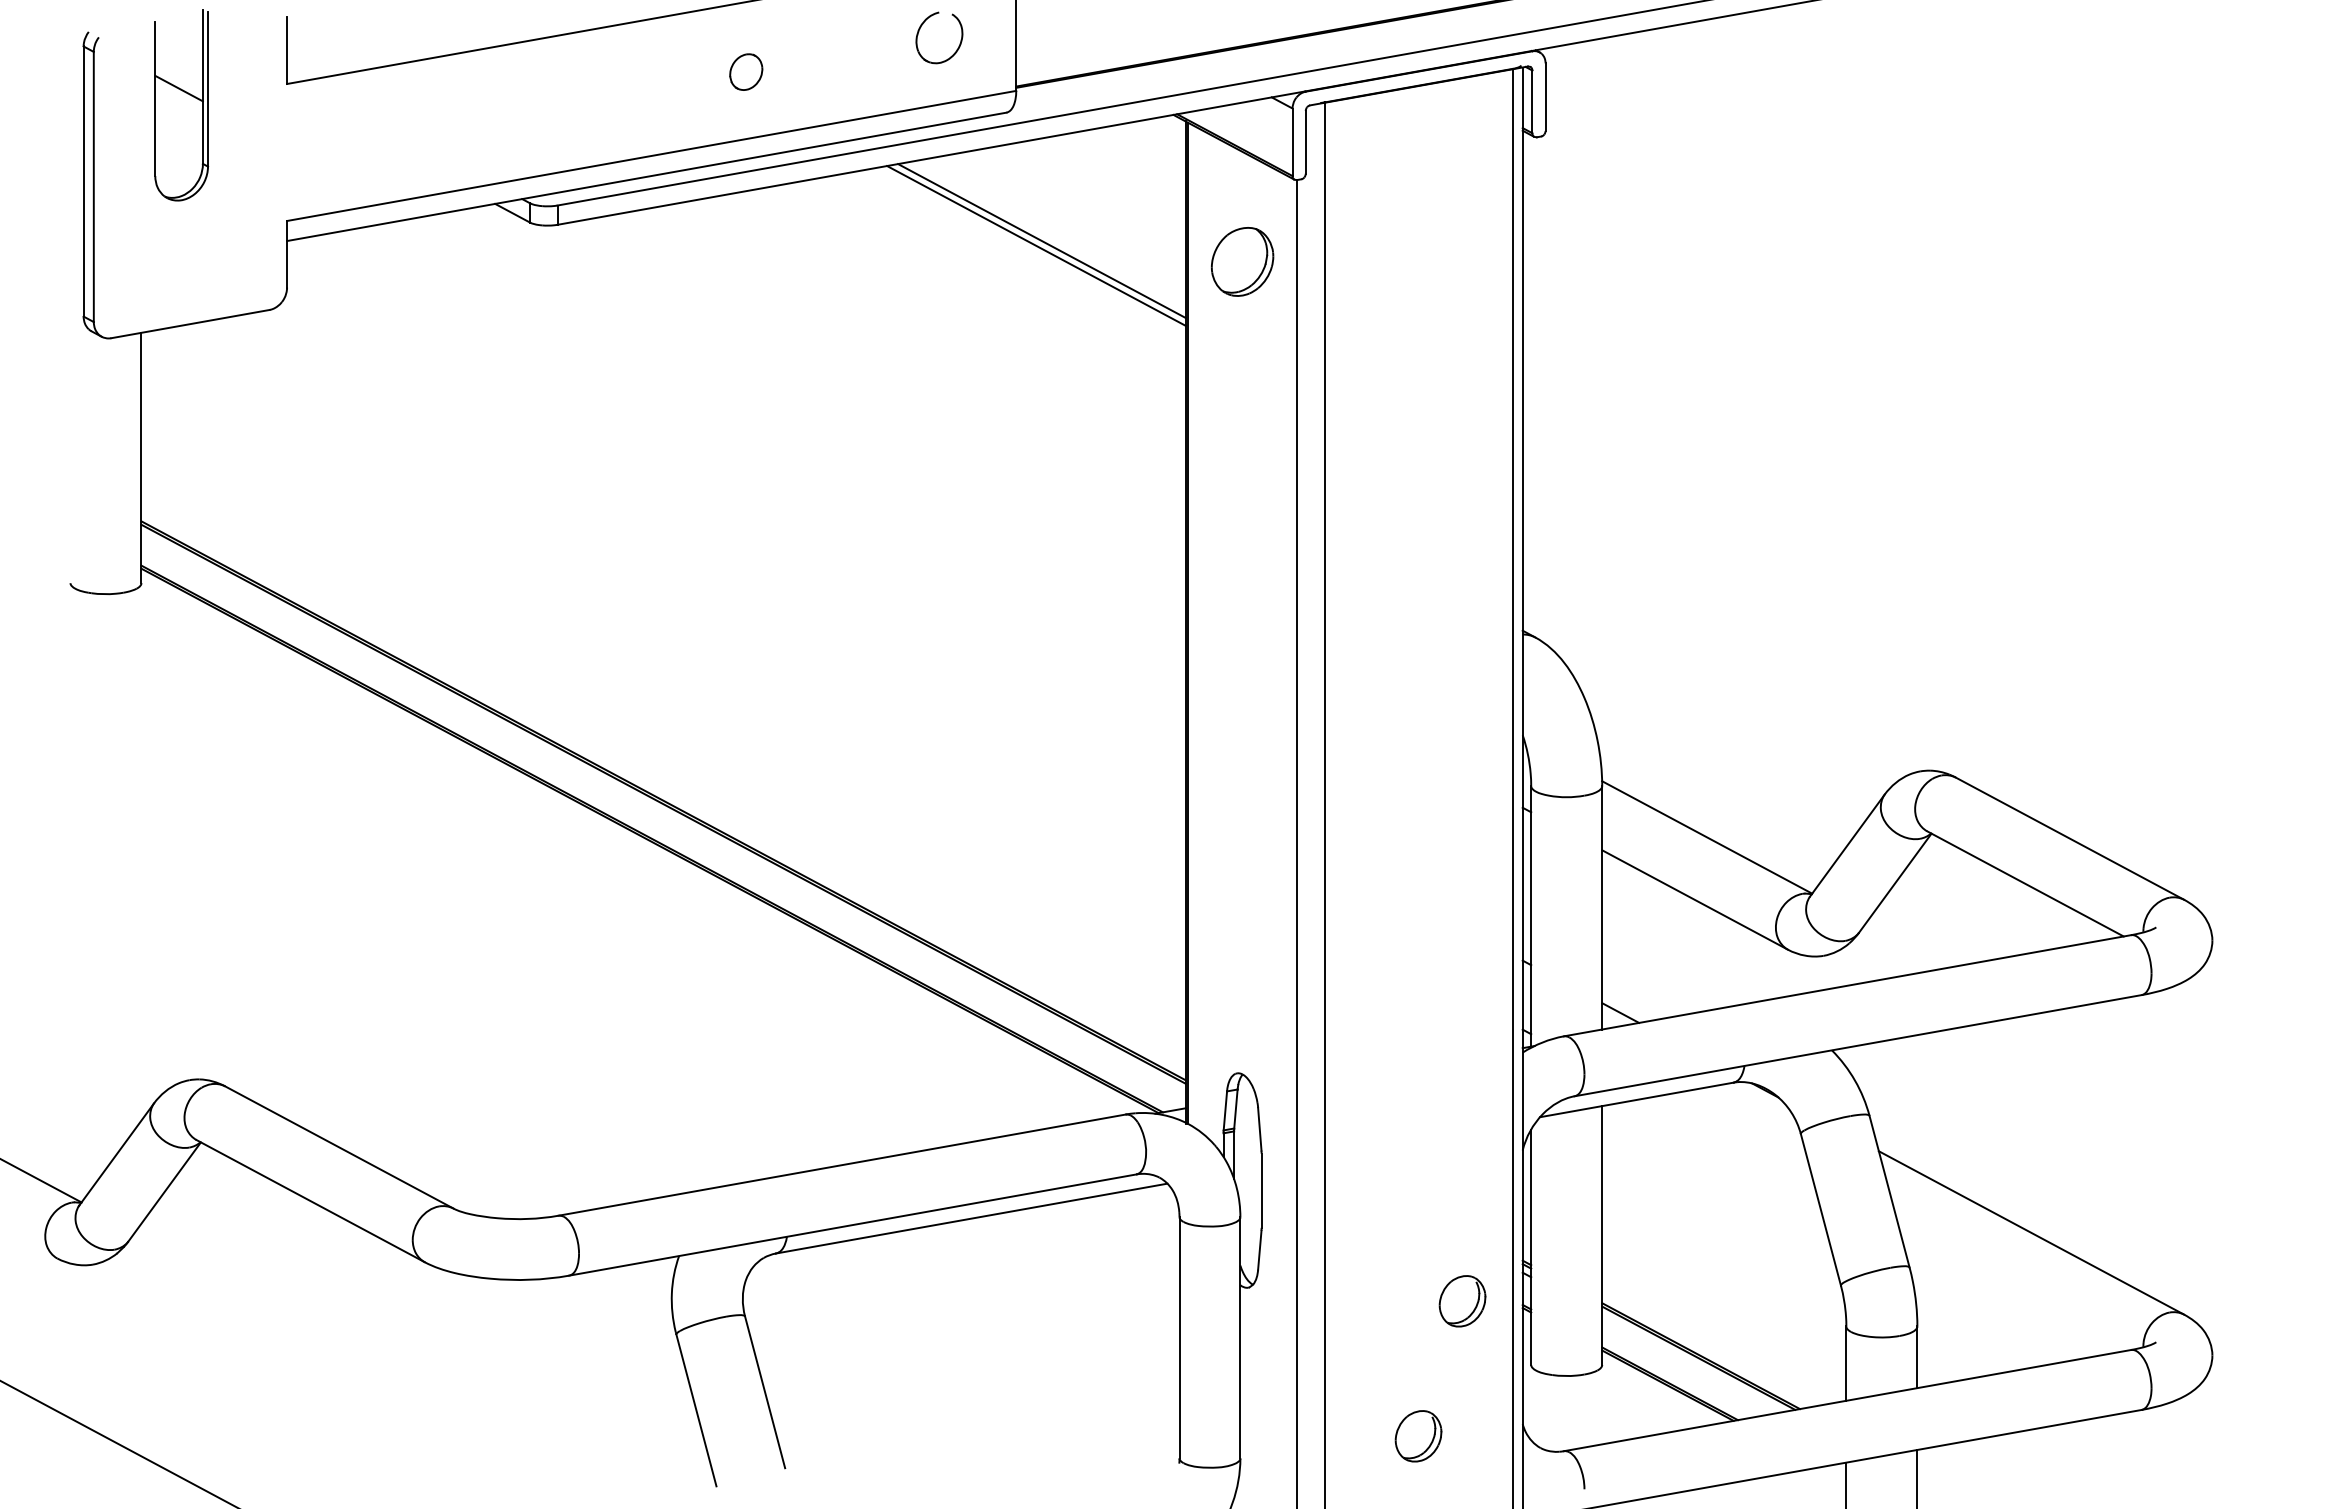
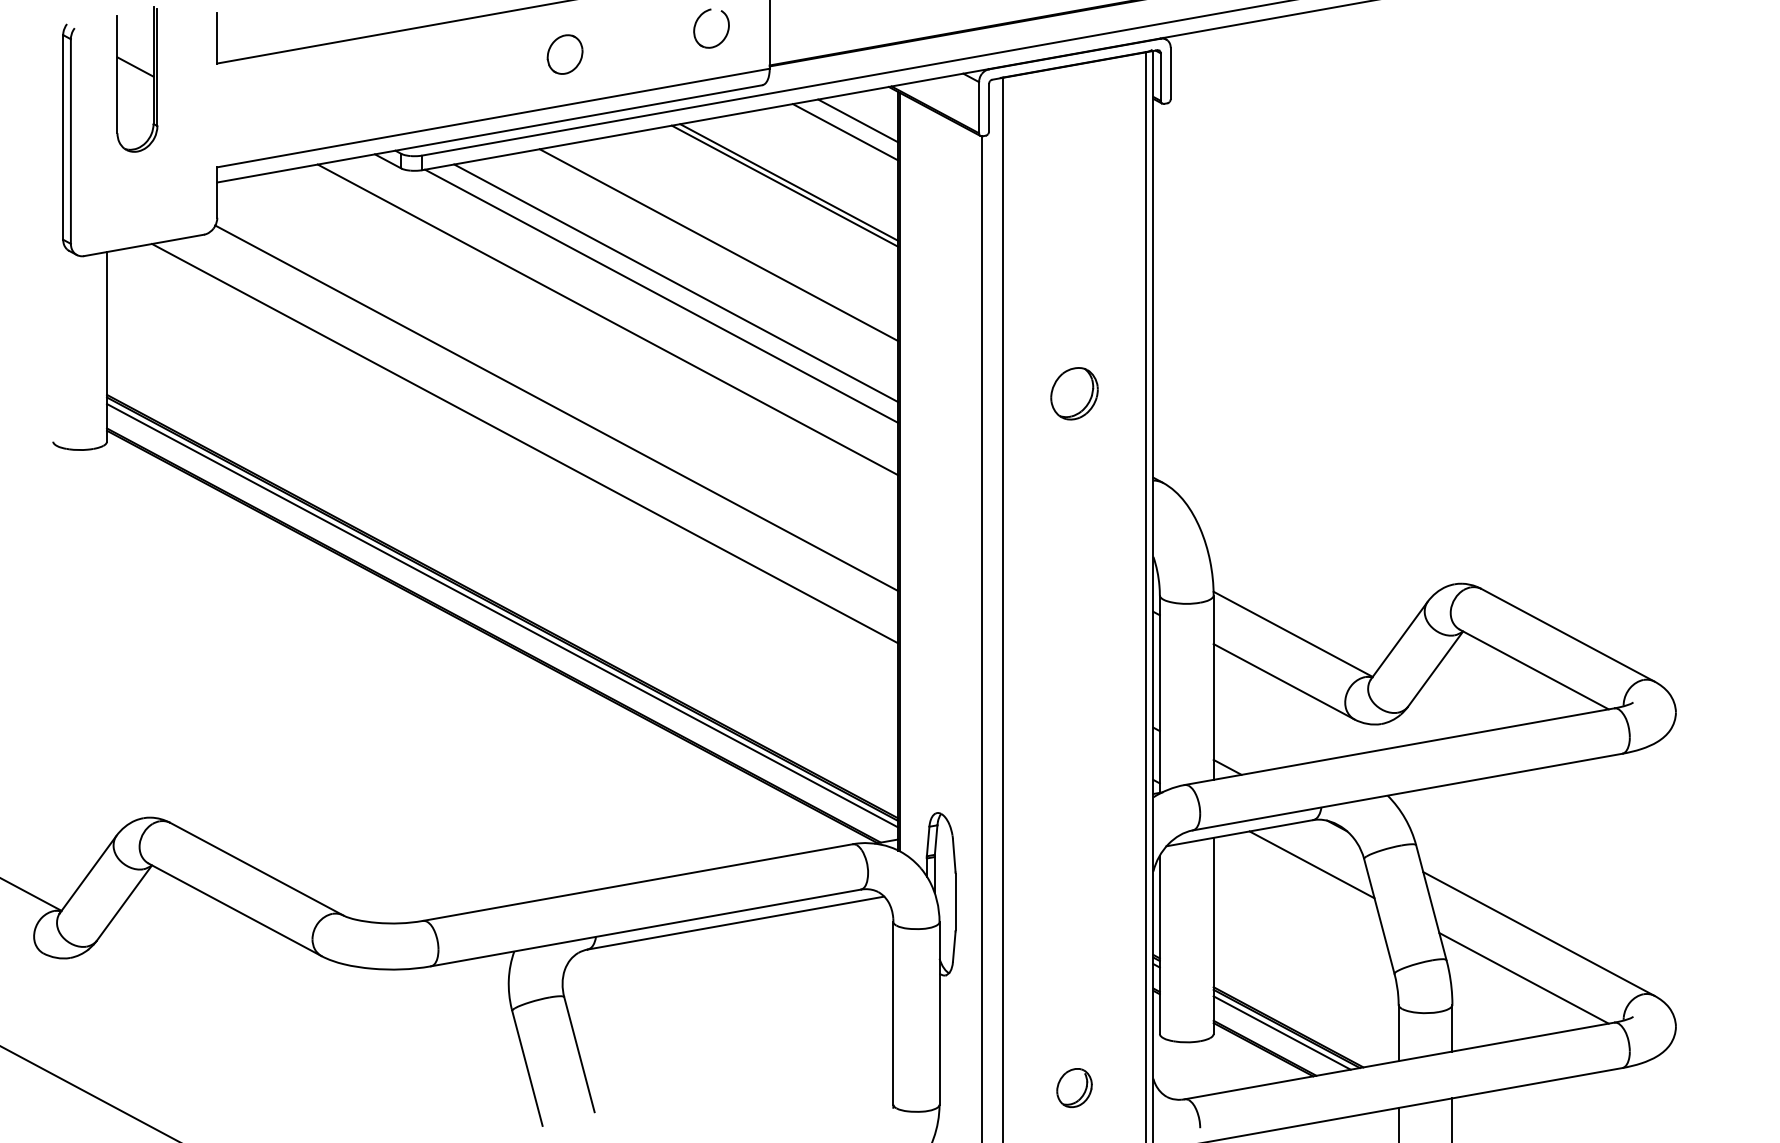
part: (746, 71) -> (565, 54), size x1.43
line: (1132, 159) -> (857, 120), added
line: (1115, 174) -> (844, 132), added
part: (1242, 261) -> (1074, 393), moved
line: (948, 323) -> (718, 244), added
line: (892, 373) -> (675, 282), added
line: (873, 391) -> (661, 296), added
line: (802, 422) -> (607, 319), added
line: (734, 538) -> (556, 407), added
line: (692, 585) -> (524, 443), added
line: (663, 812) -> (502, 615), added
line: (1731, 1141) -> (1311, 864), added
line: (2011, 1291) -> (1523, 978), added
part: (1462, 1301) -> (1107, 985), removed
line: (1692, 1363) -> (1282, 1032), added

